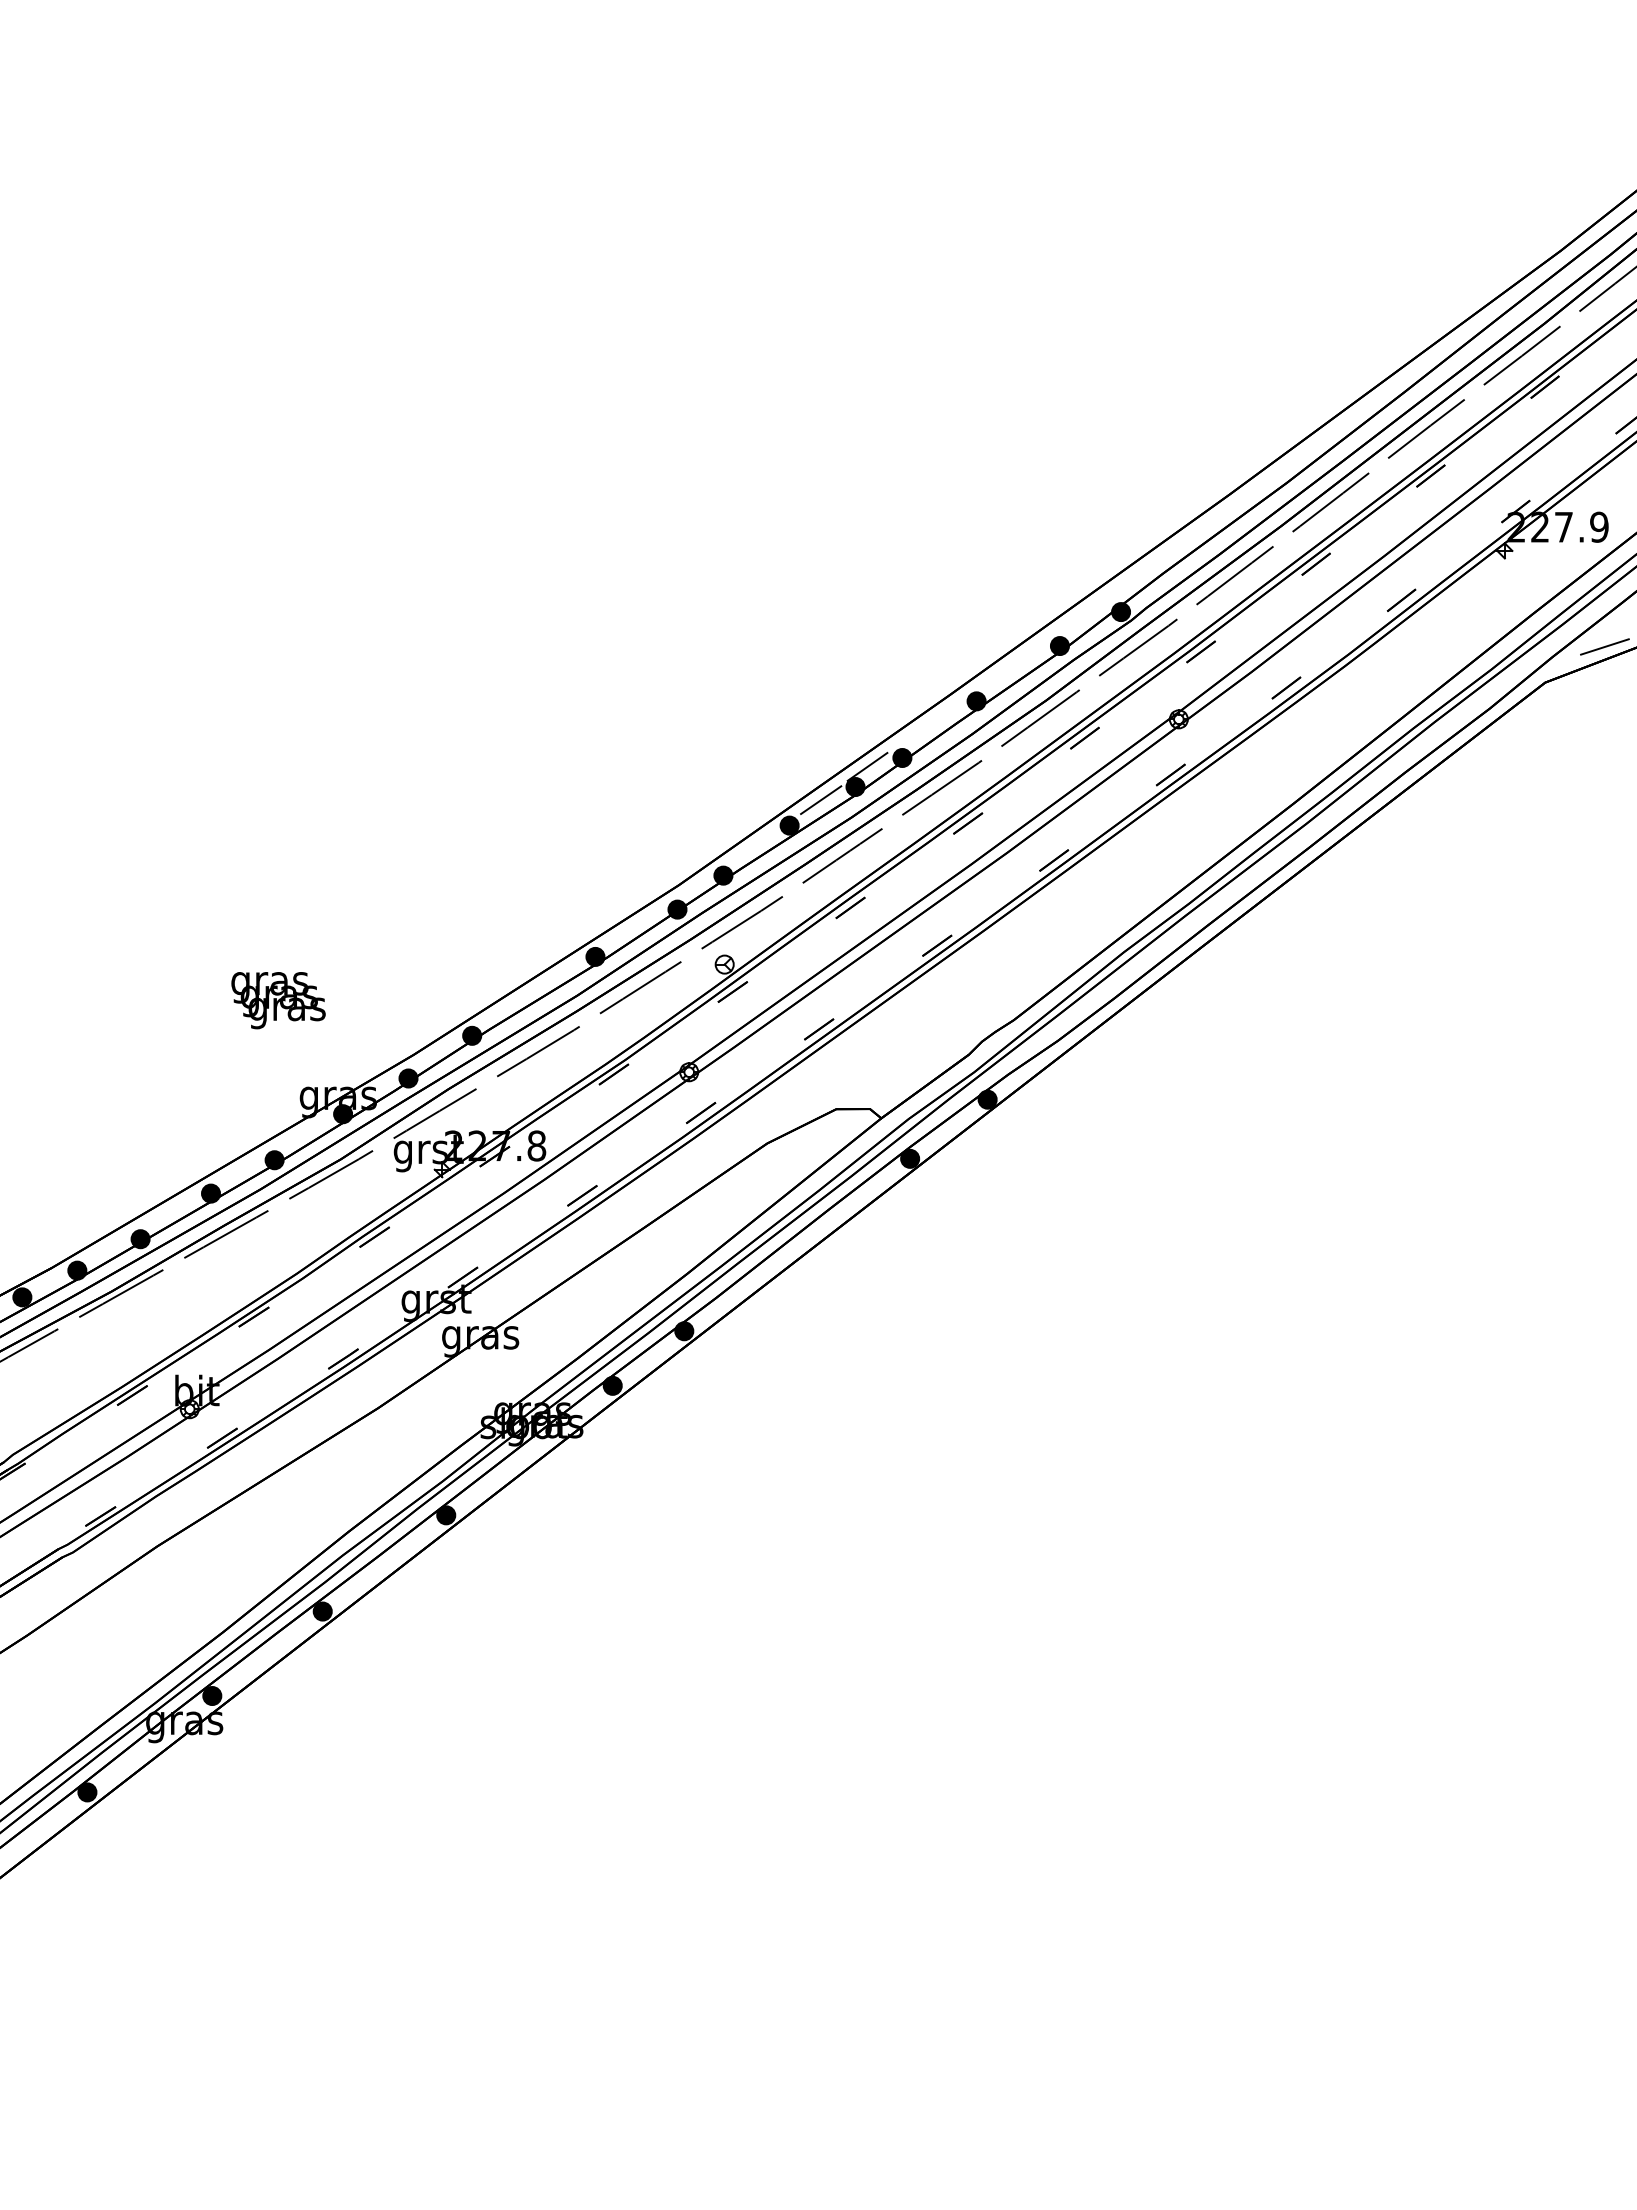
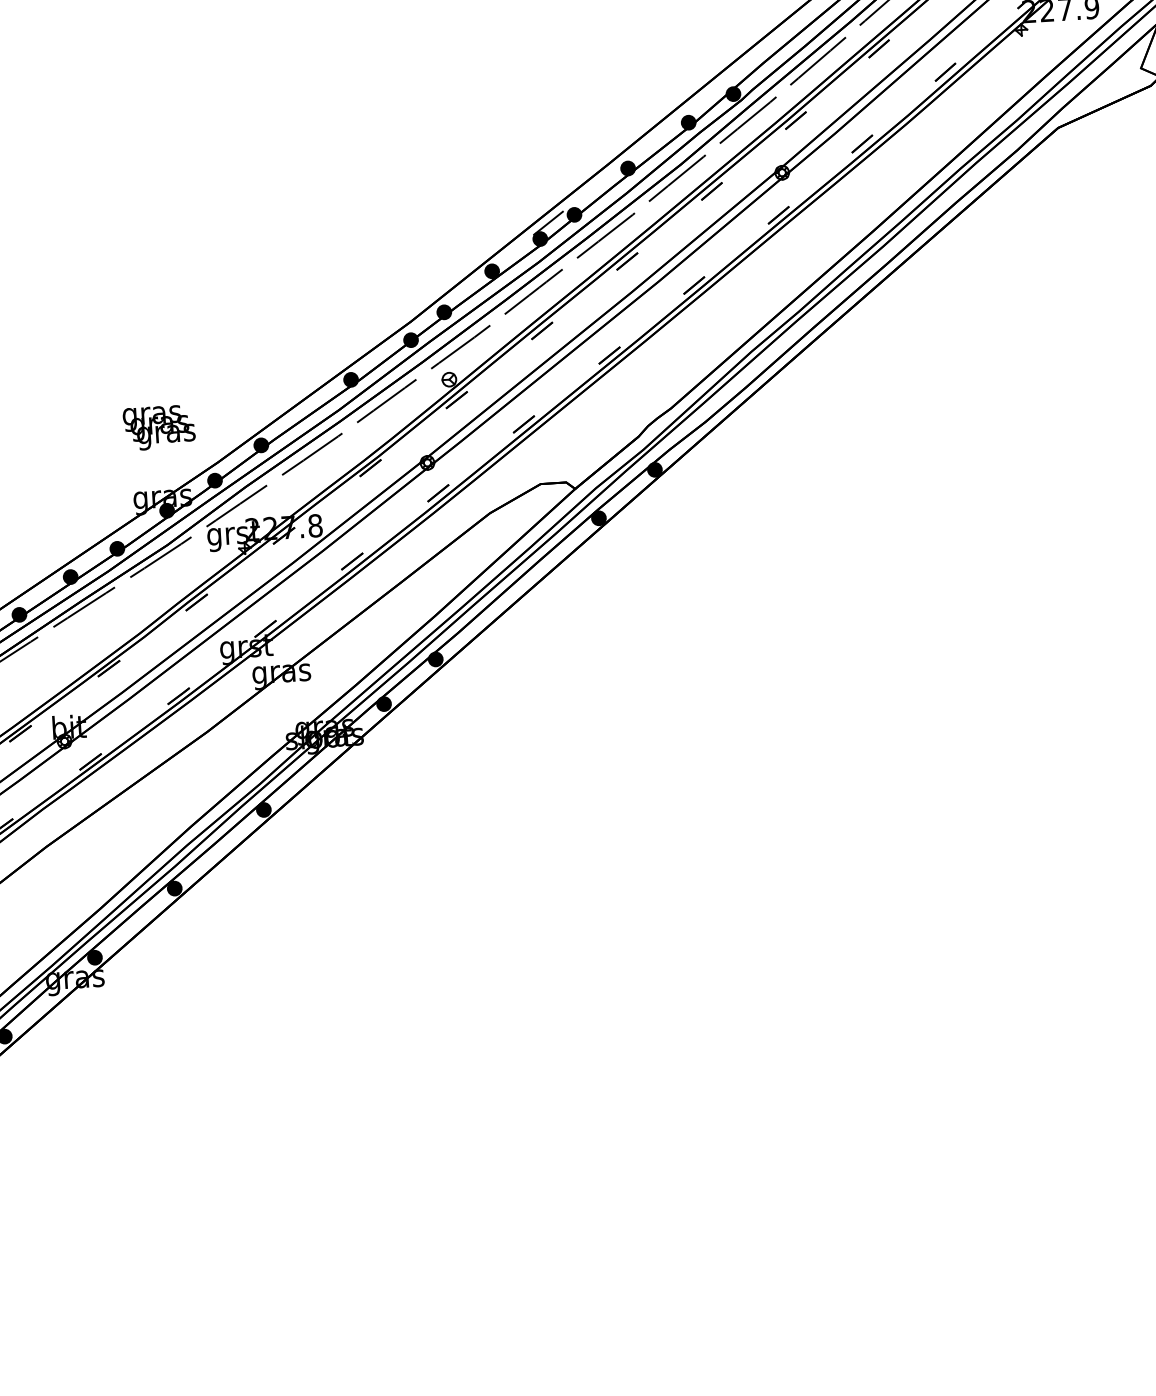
line: (1604, 646) -> (1101, 97), removed
line: (821, 800) -> (515, 250), removed
text: (278, 1000) -> (159, 427), moved

